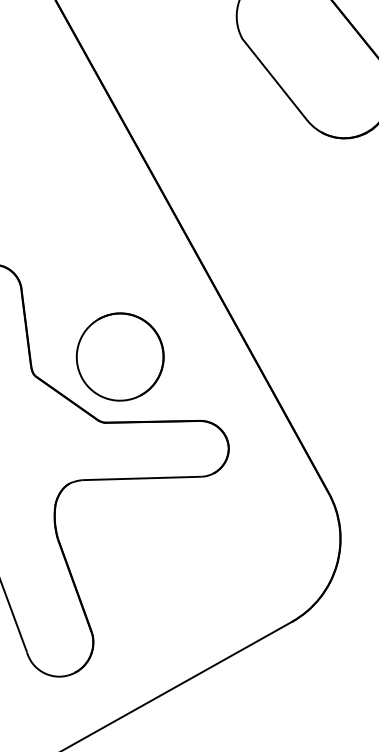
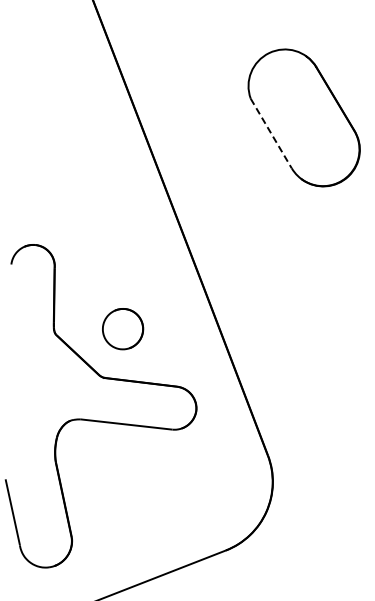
line: (275, 80) -> (271, 134), solid -> dashed
part: (119, 356) -> (122, 328), size x0.6

